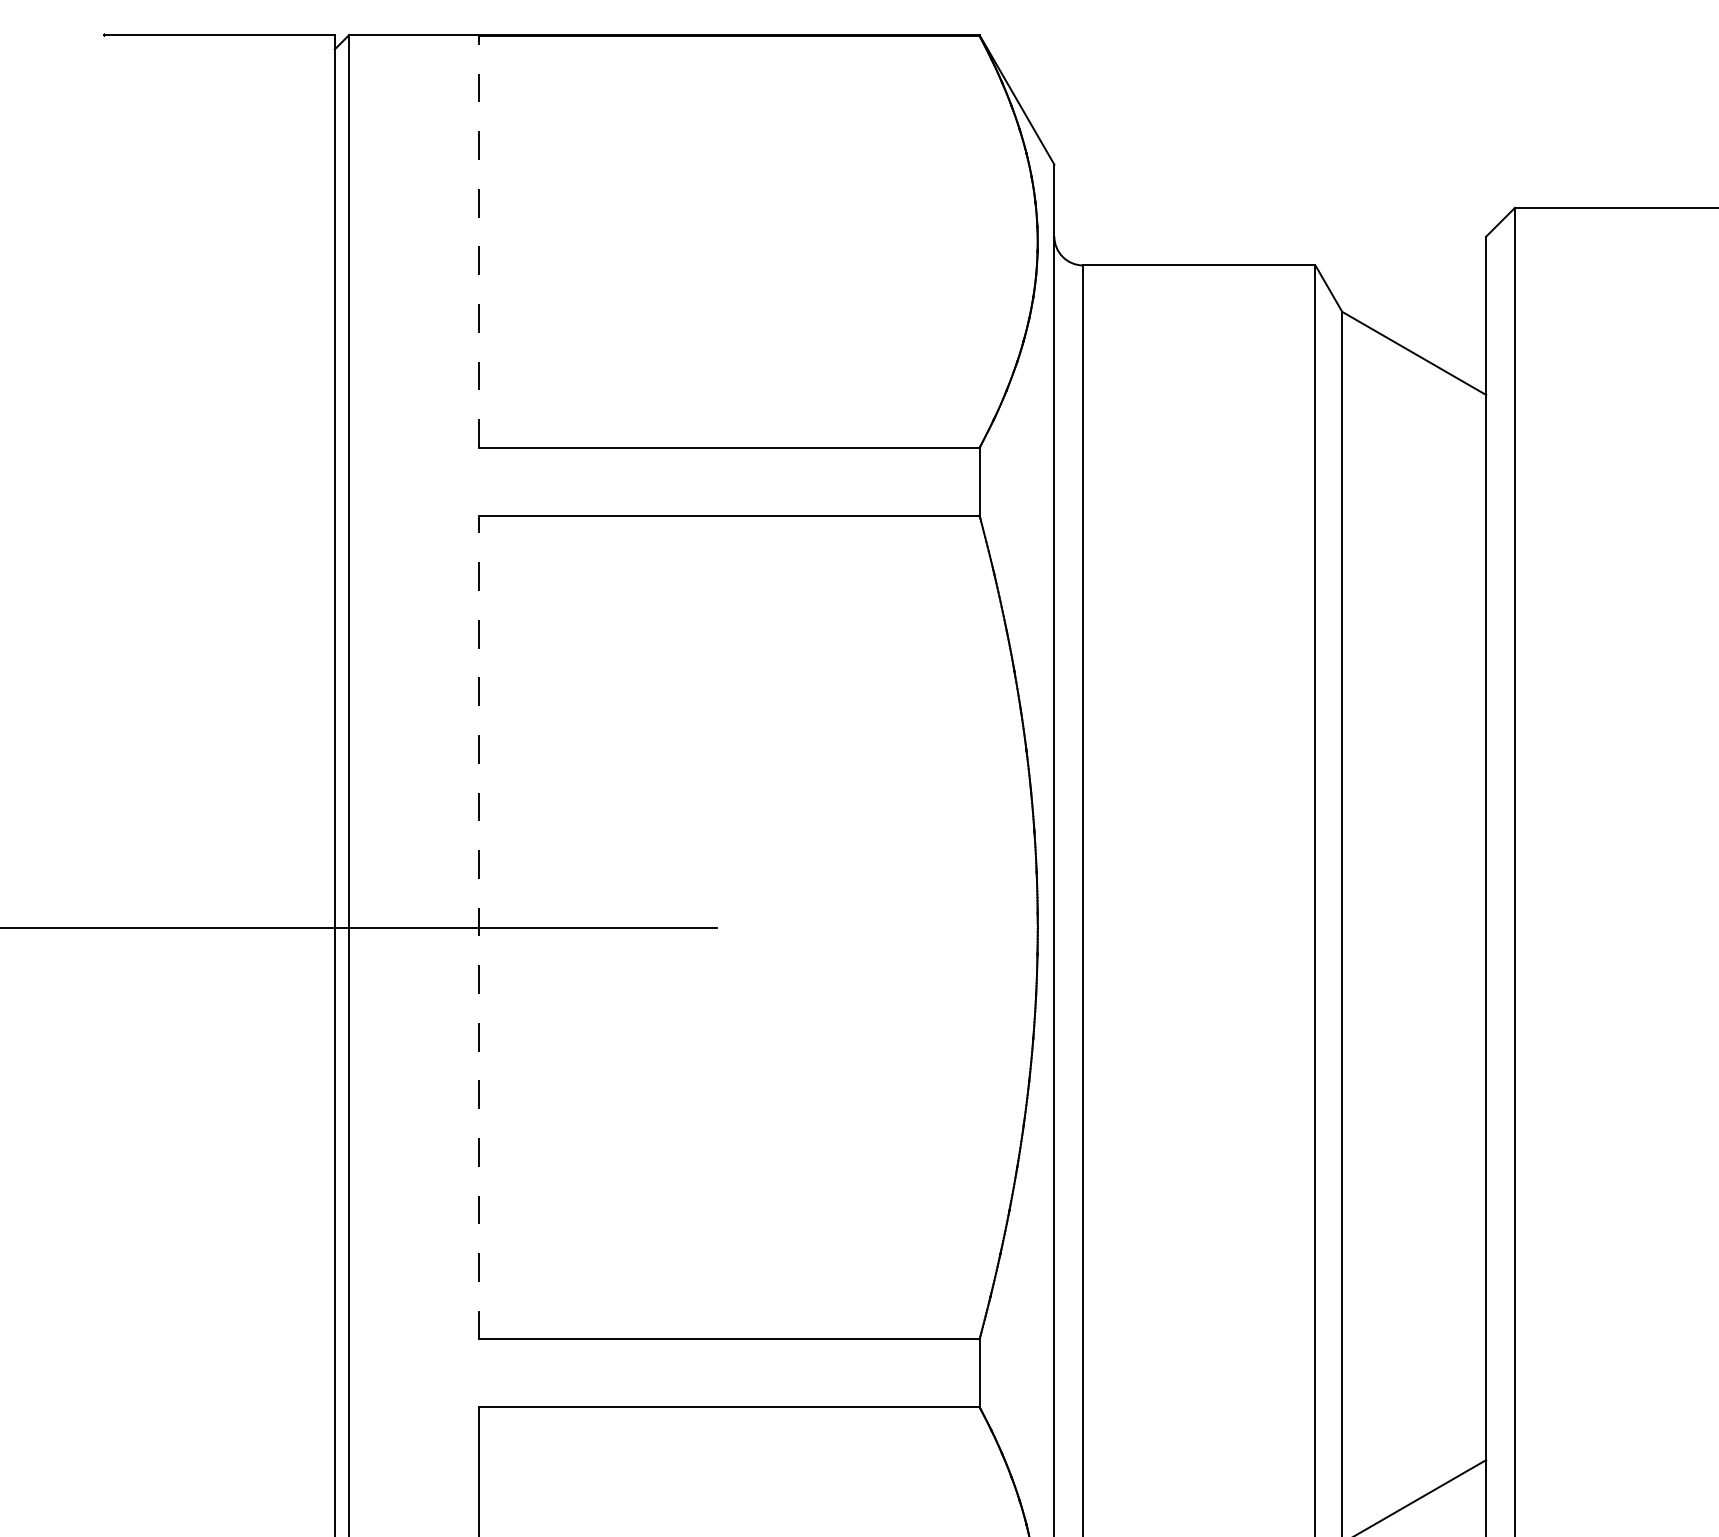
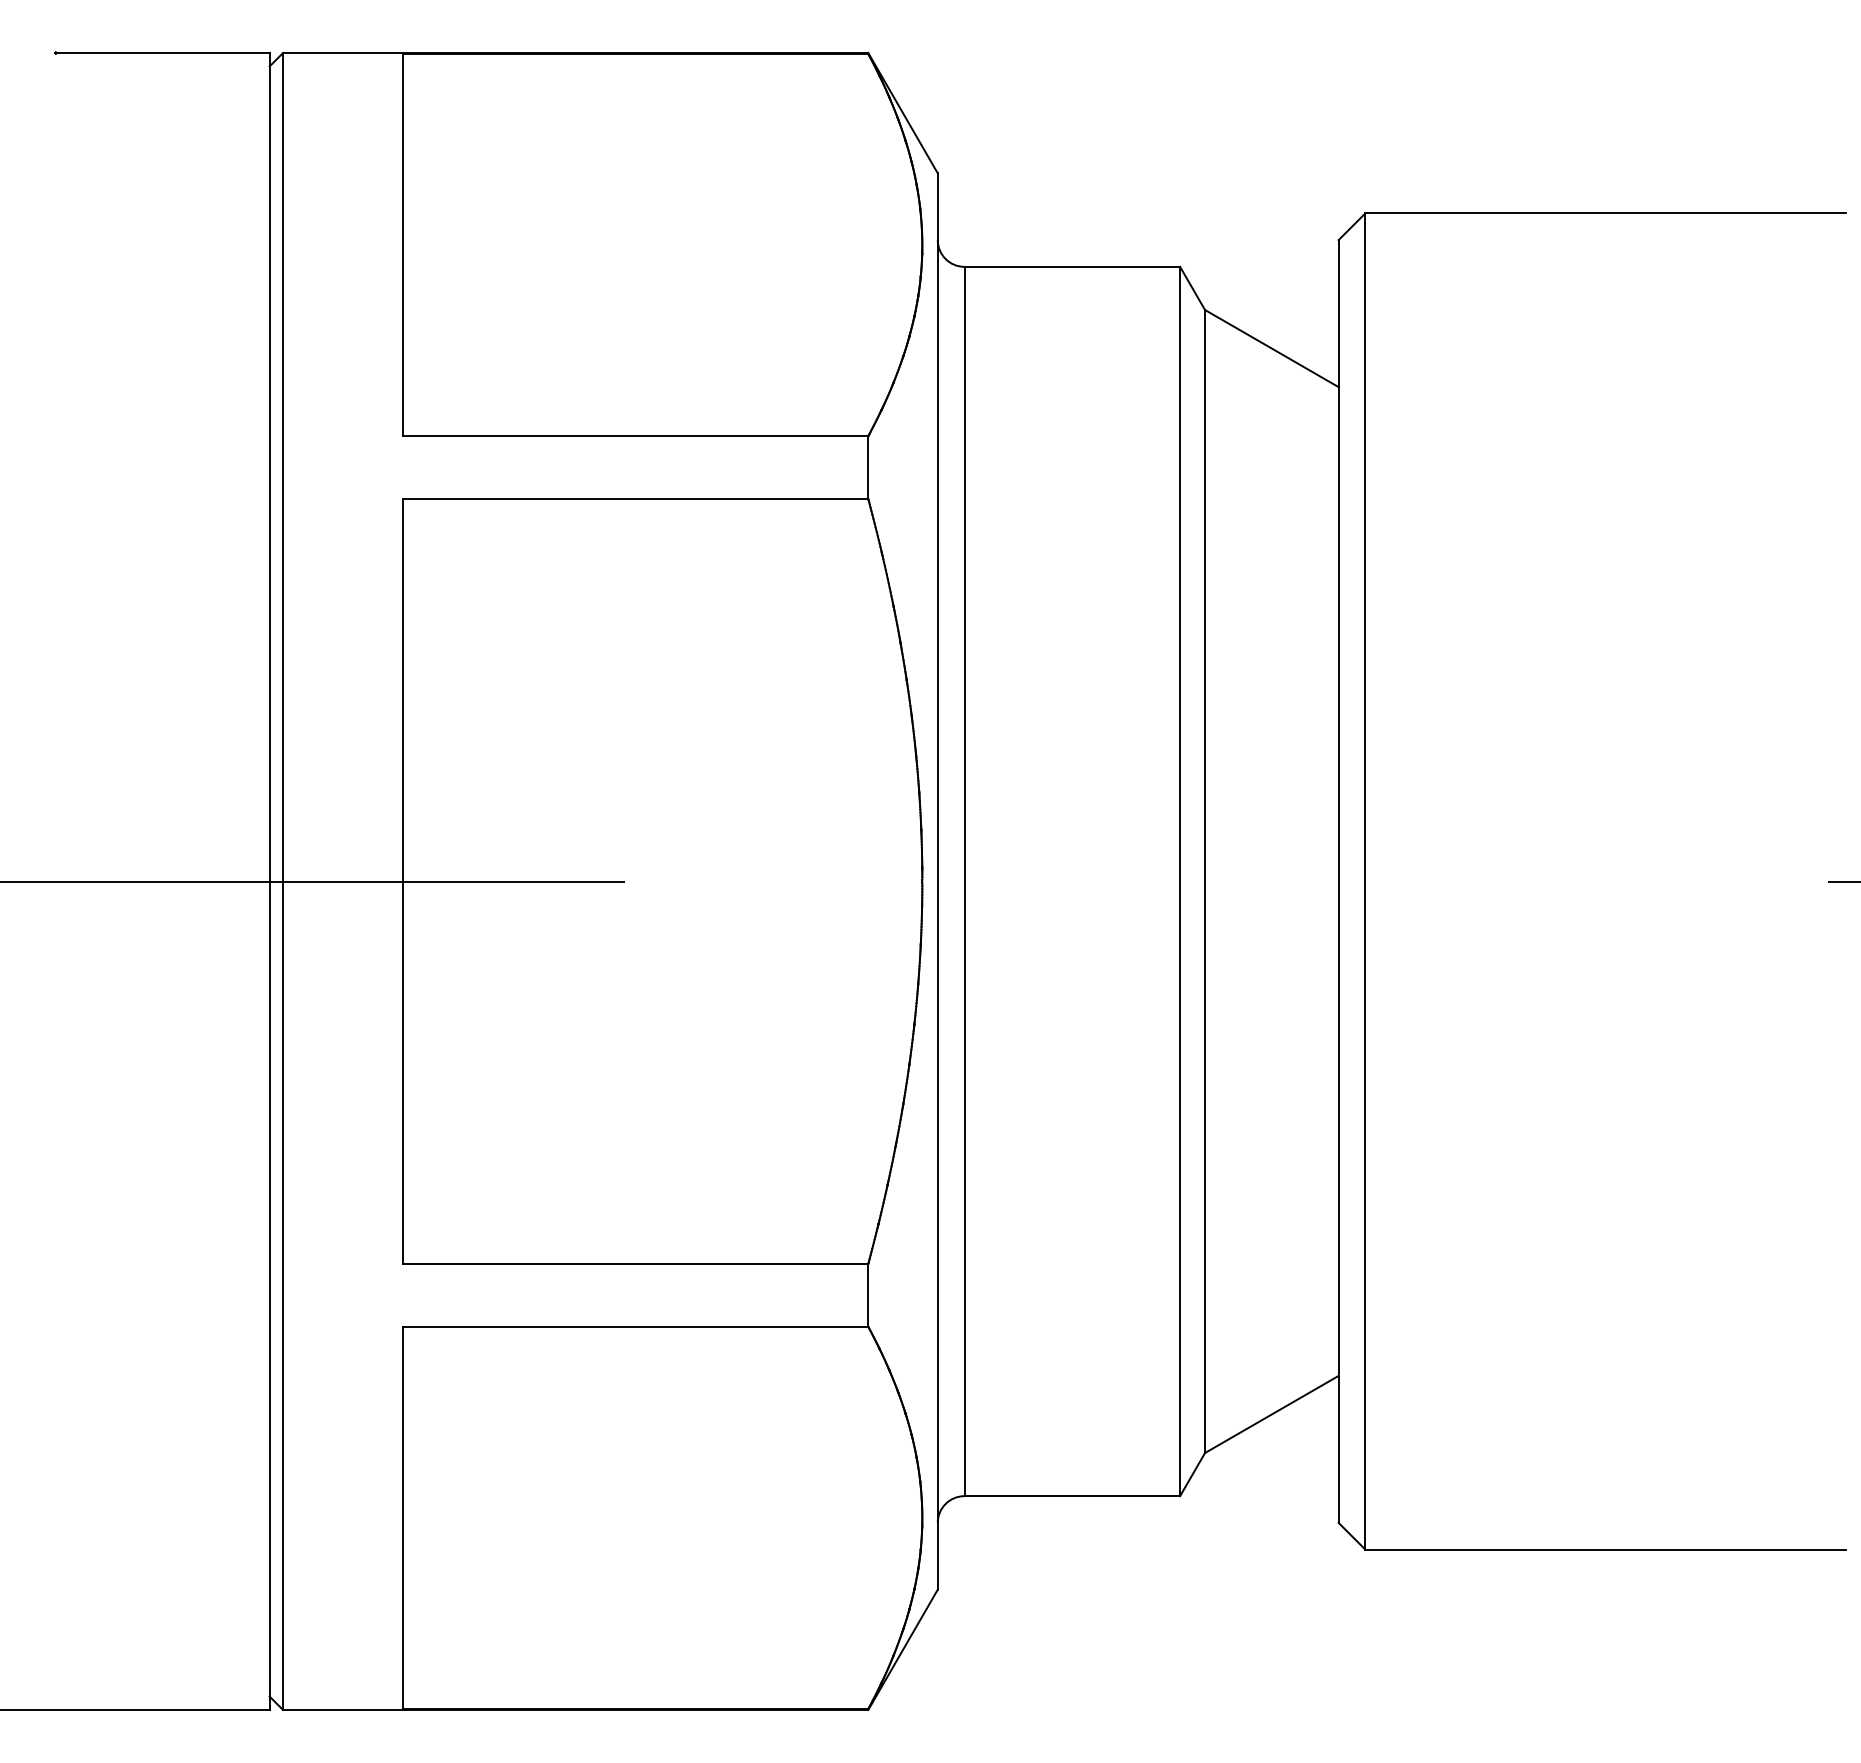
line: (478, 241) -> (403, 244), dashed -> solid
line: (478, 927) -> (403, 881), dashed -> solid

